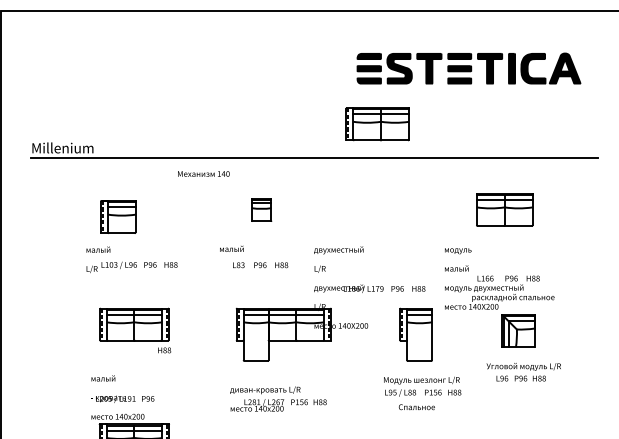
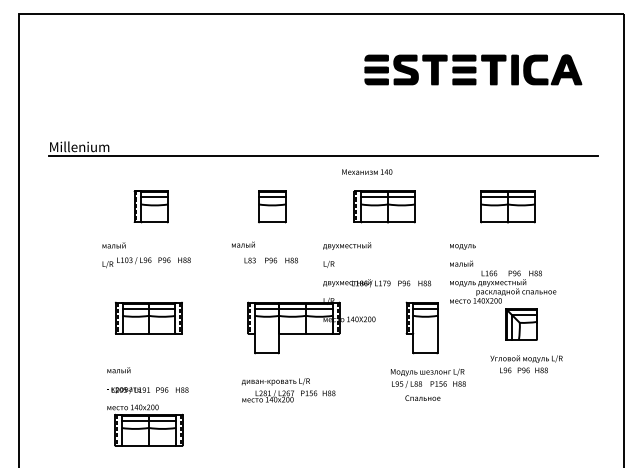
part: (377, 123) -> (384, 206), moved
text: (204, 173) -> (367, 171), moved
part: (261, 209) -> (272, 206), size x1.43
part: (117, 216) -> (150, 206), moved
text: (164, 349) -> (182, 389), moved

